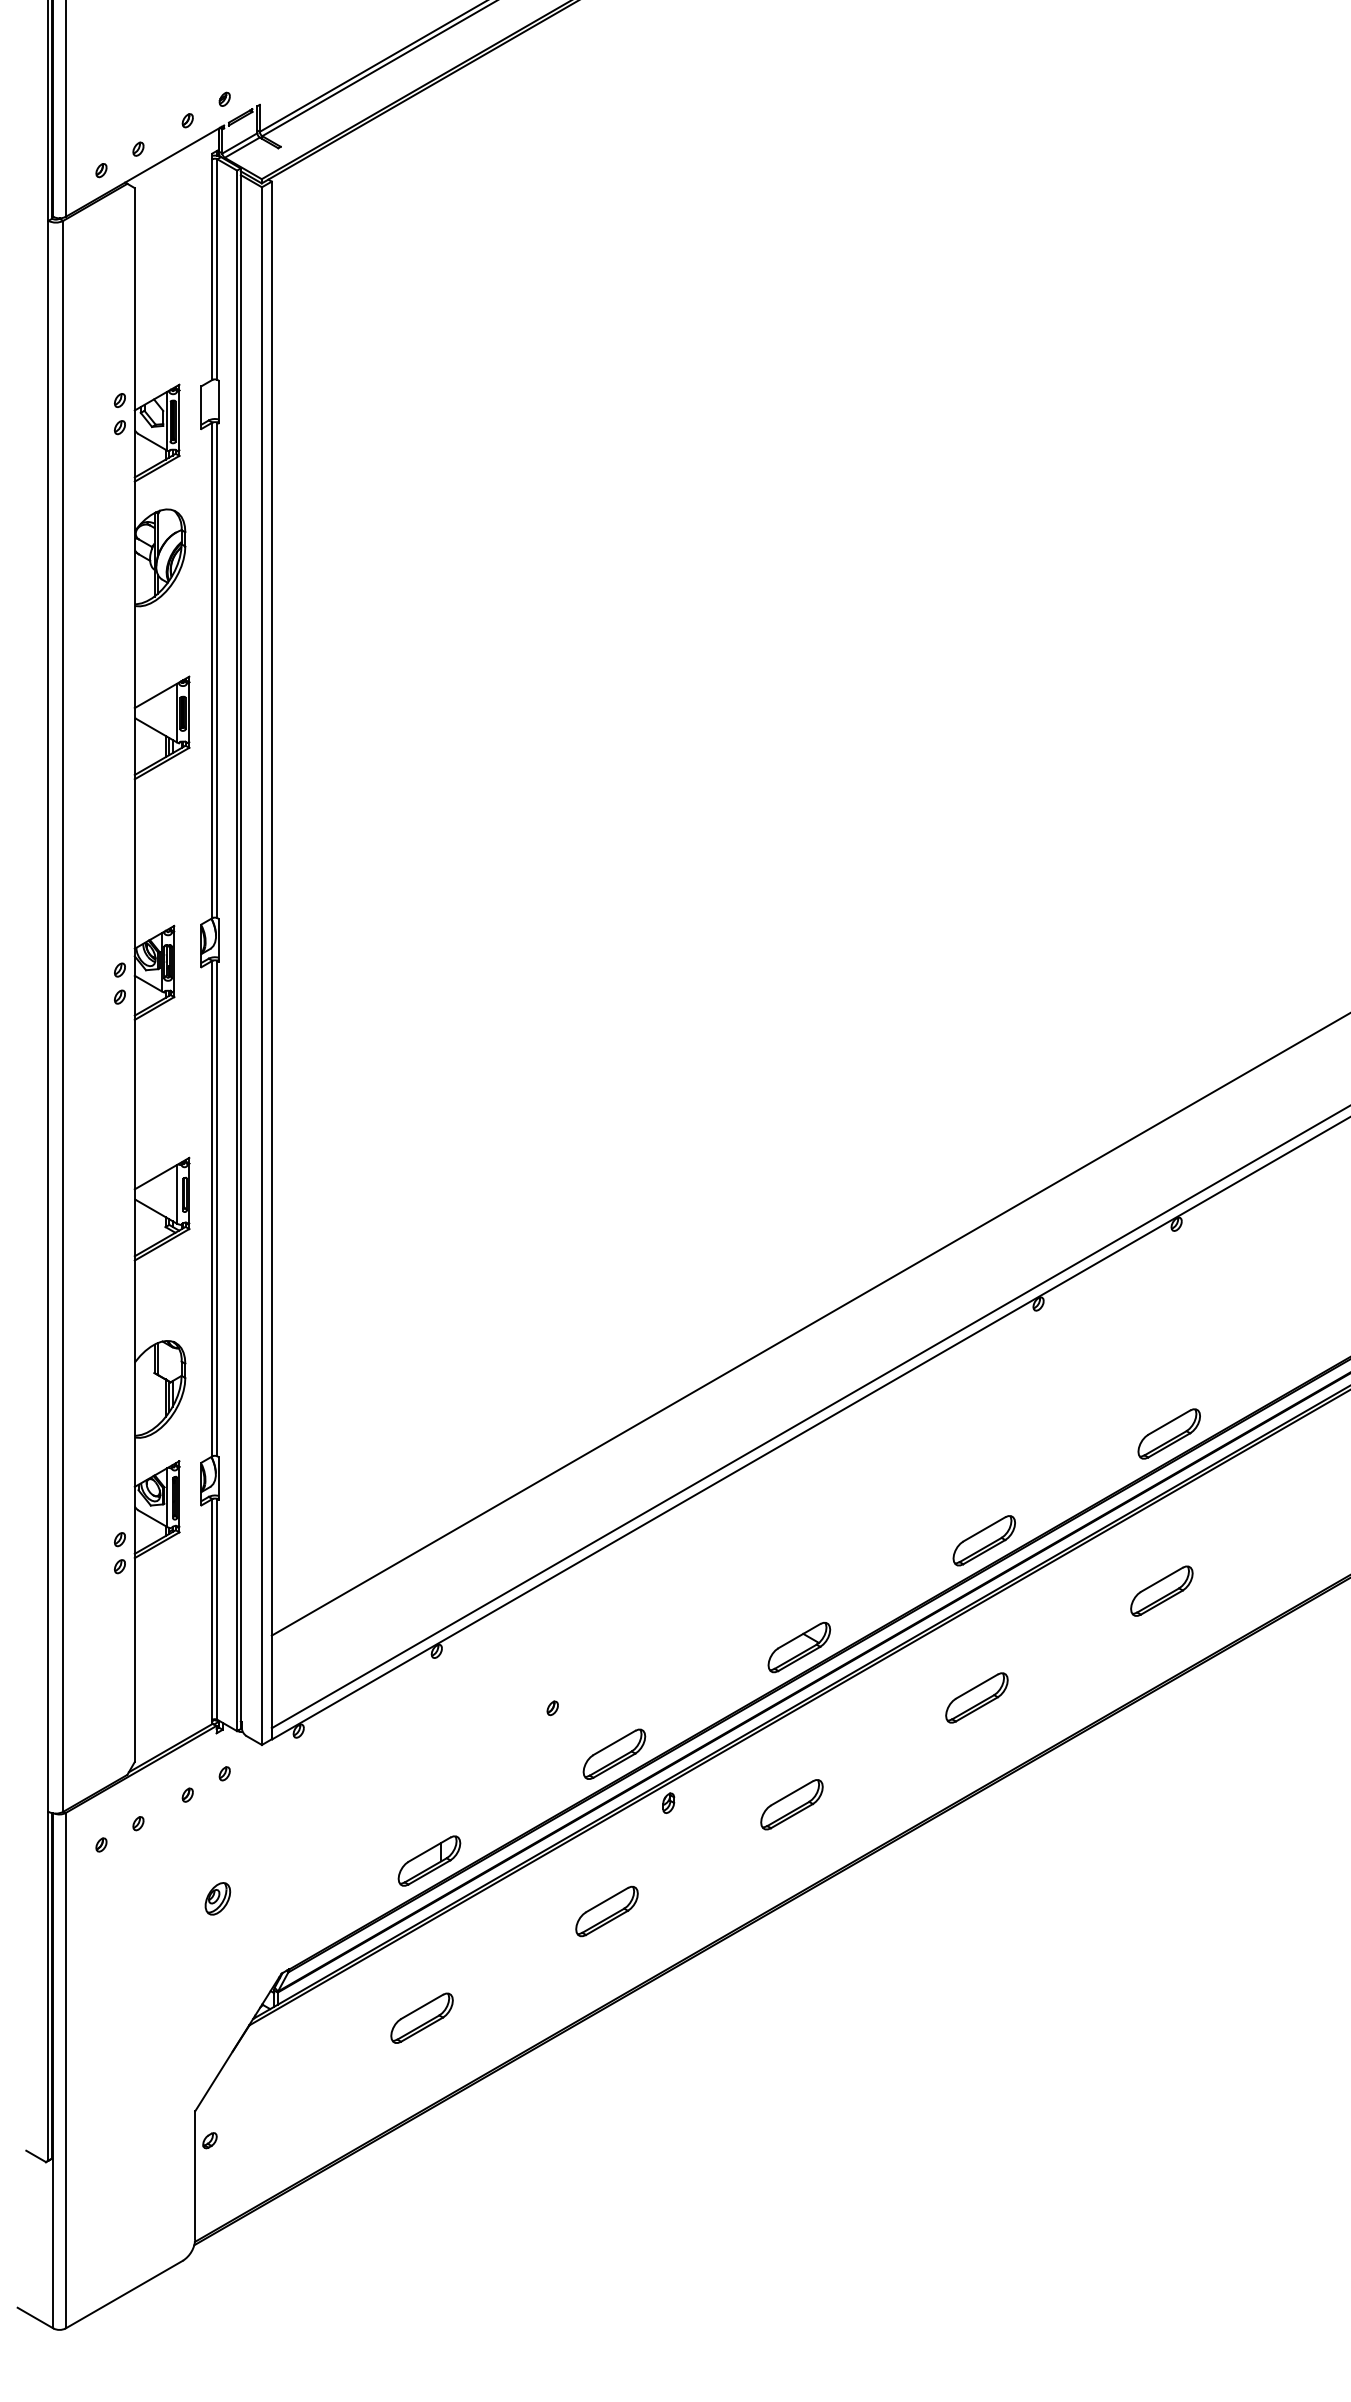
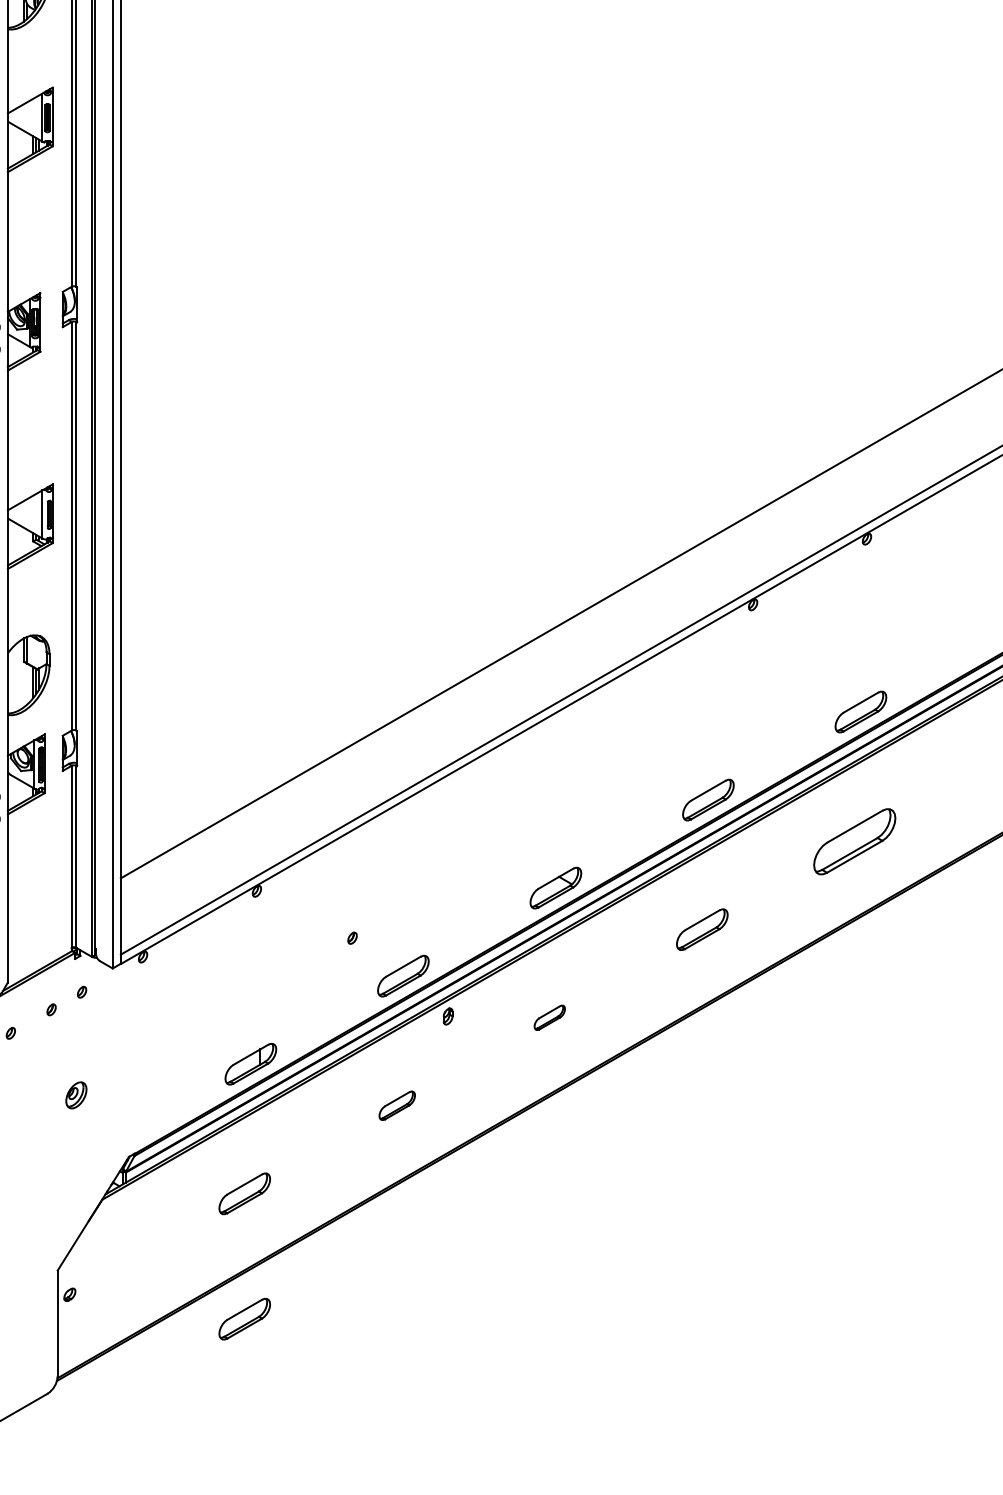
part: (1161, 1590) -> (854, 841), size x1.6
part: (791, 1804) -> (549, 1017), size x0.6
part: (606, 1911) -> (396, 1105), size x0.7
part: (421, 2169) -> (244, 1318), added

